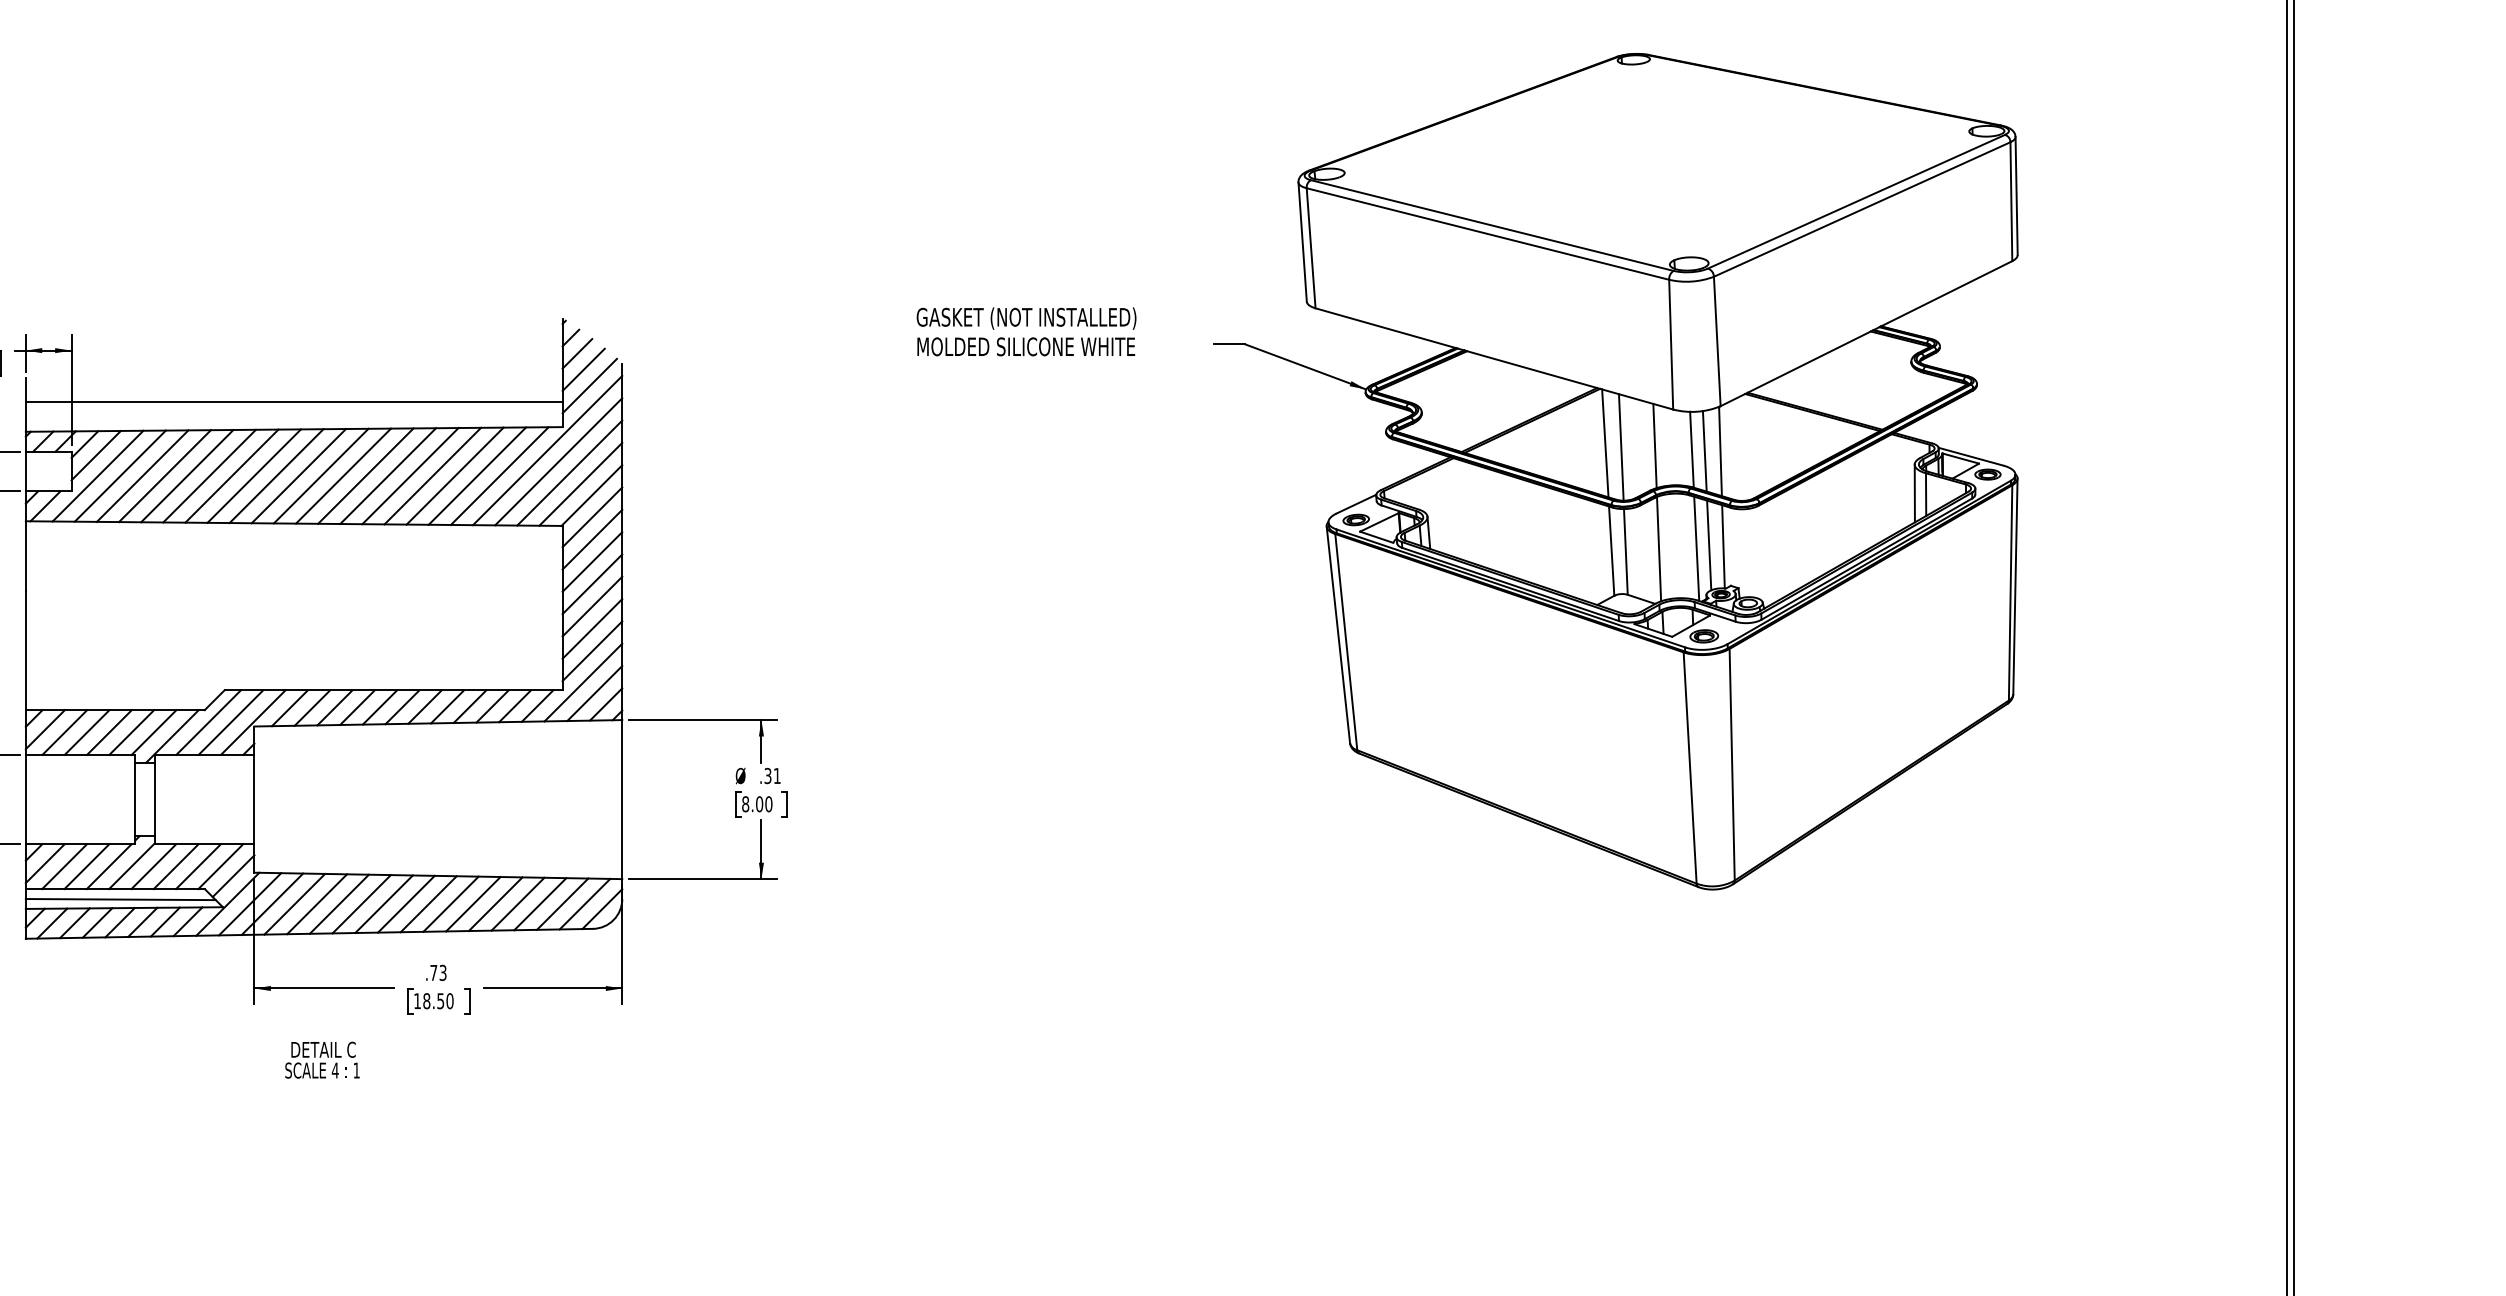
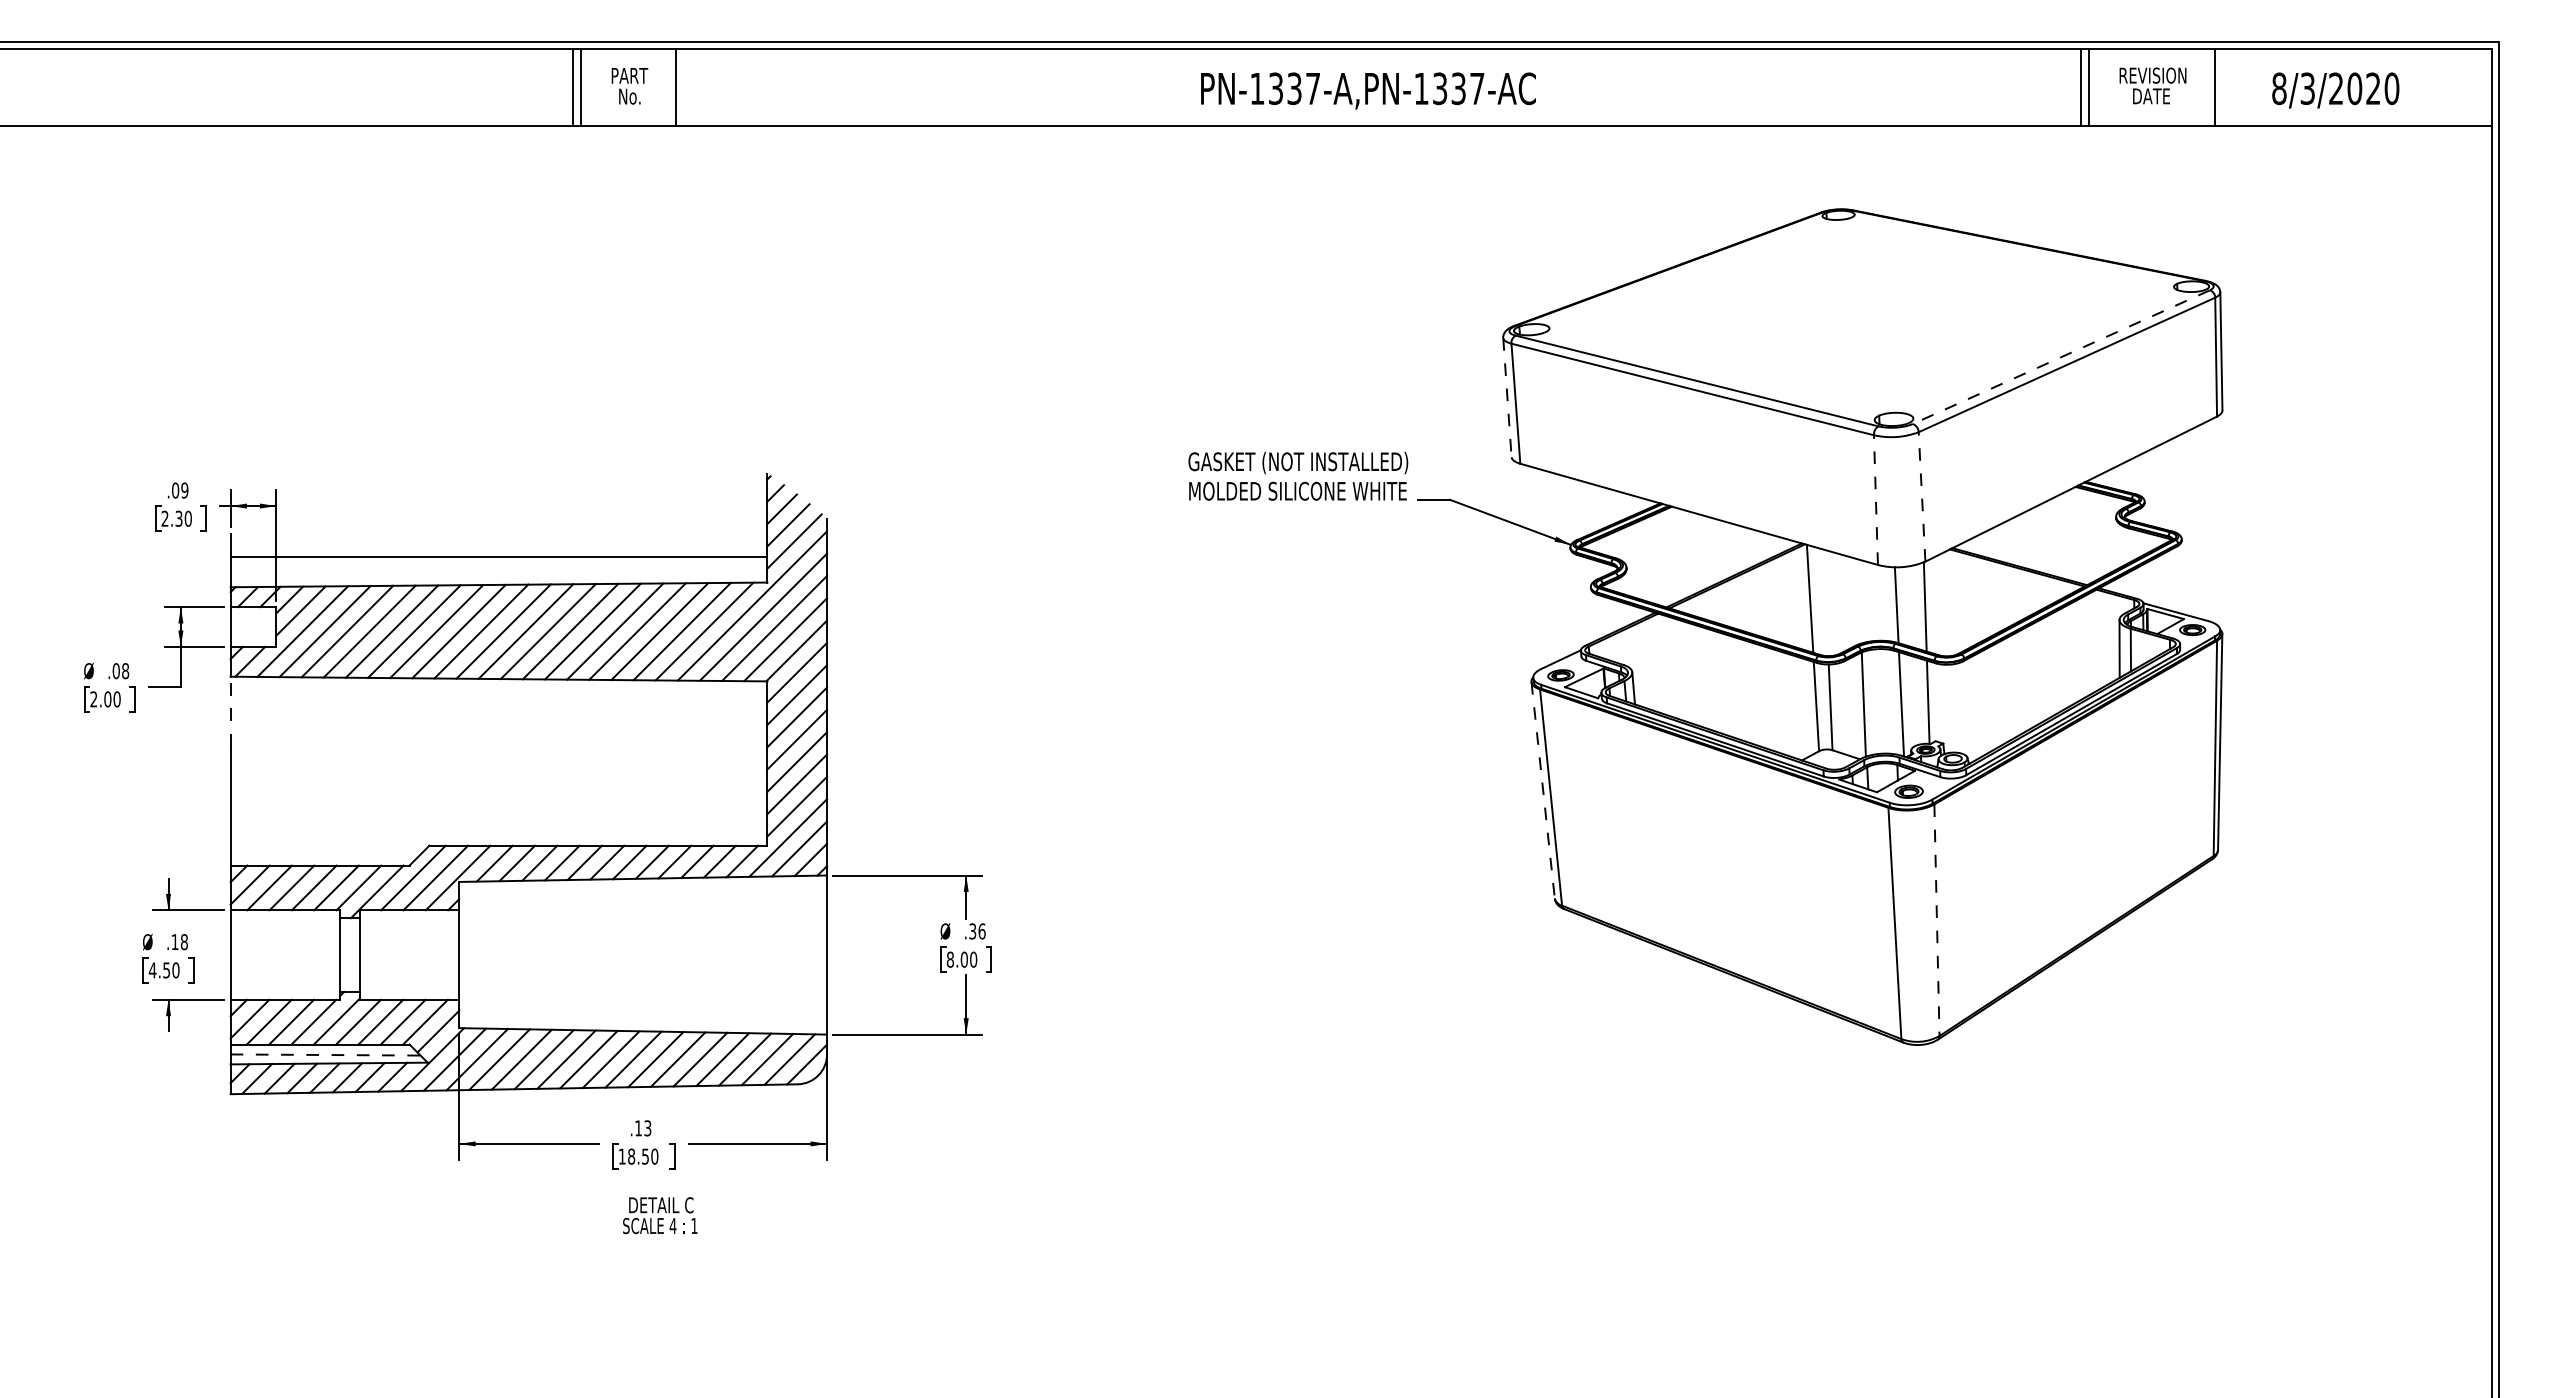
line: (1856, 202) -> (2061, 357), solid -> dashed
line: (1302, 242) -> (1507, 397), solid -> dashed
text: (1026, 331) -> (1298, 475), moved
line: (1717, 341) -> (1922, 496), solid -> dashed
line: (1670, 345) -> (1875, 500), solid -> dashed
line: (1654, 446) -> (1859, 601), removed
line: (1620, 447) -> (1825, 602), removed
line: (1704, 451) -> (1909, 606), removed
line: (1708, 545) -> (1913, 700), removed
line: (25, 556) -> (230, 711), solid -> dashed
line: (1338, 635) -> (1543, 790), solid -> dashed
line: (1731, 765) -> (1936, 920), solid -> dashed
text: (776, 776) -> (981, 931), .31 -> .36
line: (120, 900) -> (325, 1055), solid -> dashed
text: (433, 973) -> (638, 1128), .73 -> .13
text: (322, 1060) -> (660, 1215), moved

